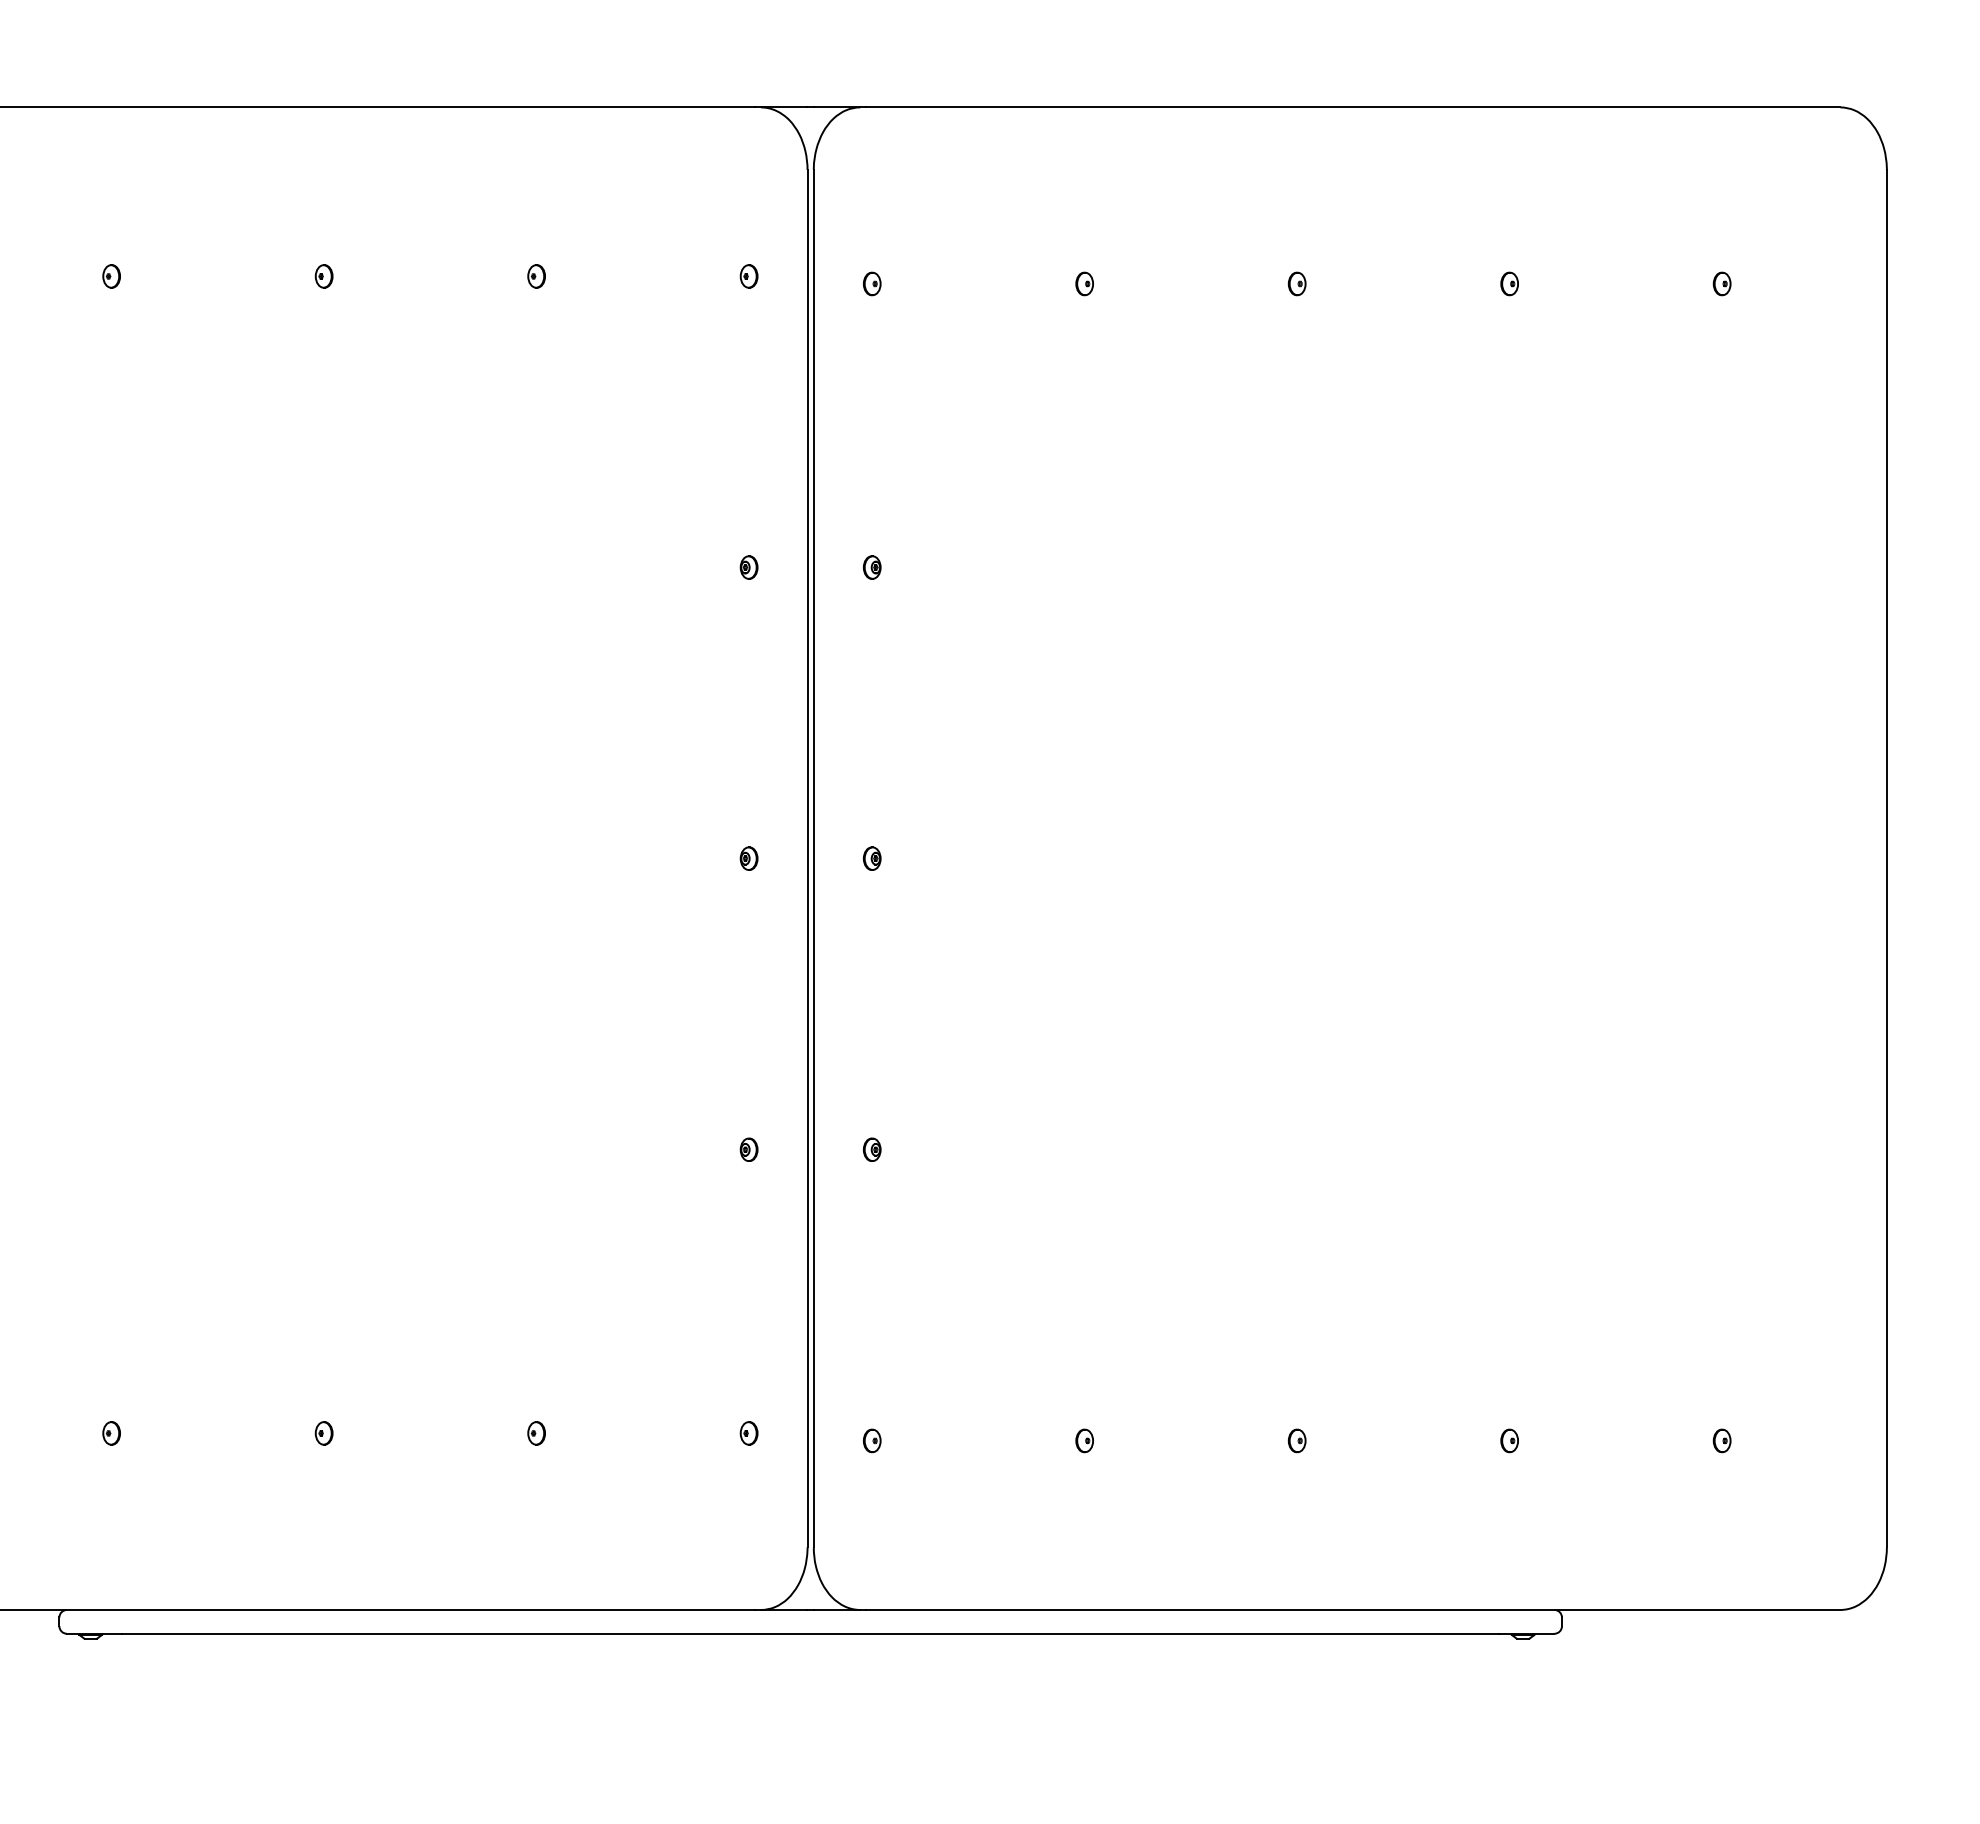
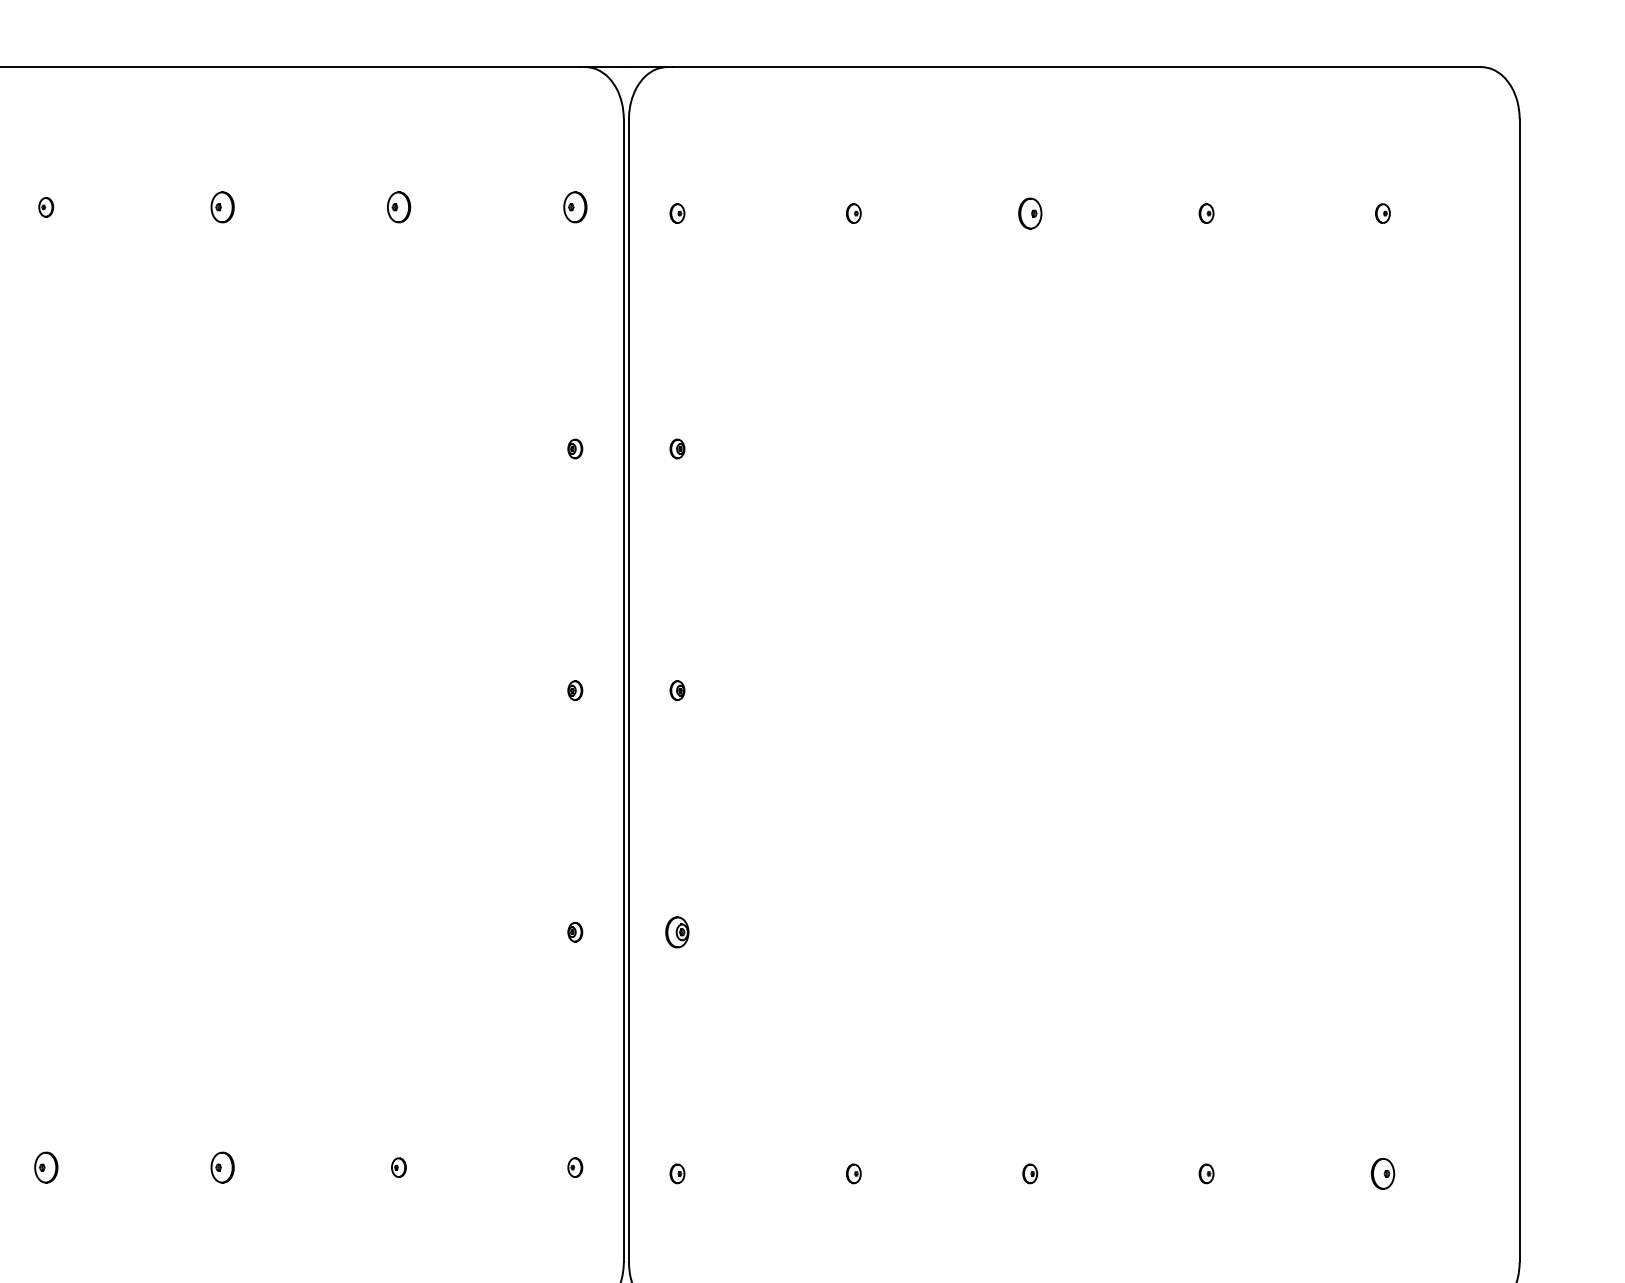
part: (323, 276) -> (222, 207), size x1.6
part: (536, 276) -> (398, 207), size x1.6
part: (748, 276) -> (574, 207), size x1.6
part: (1296, 283) -> (1029, 213), size x1.6
part: (872, 1149) -> (677, 932), size x1.6
part: (111, 1433) -> (46, 1167), size x1.6
part: (323, 1433) -> (222, 1167), size x1.6
part: (1721, 1440) -> (1382, 1173), size x1.6

